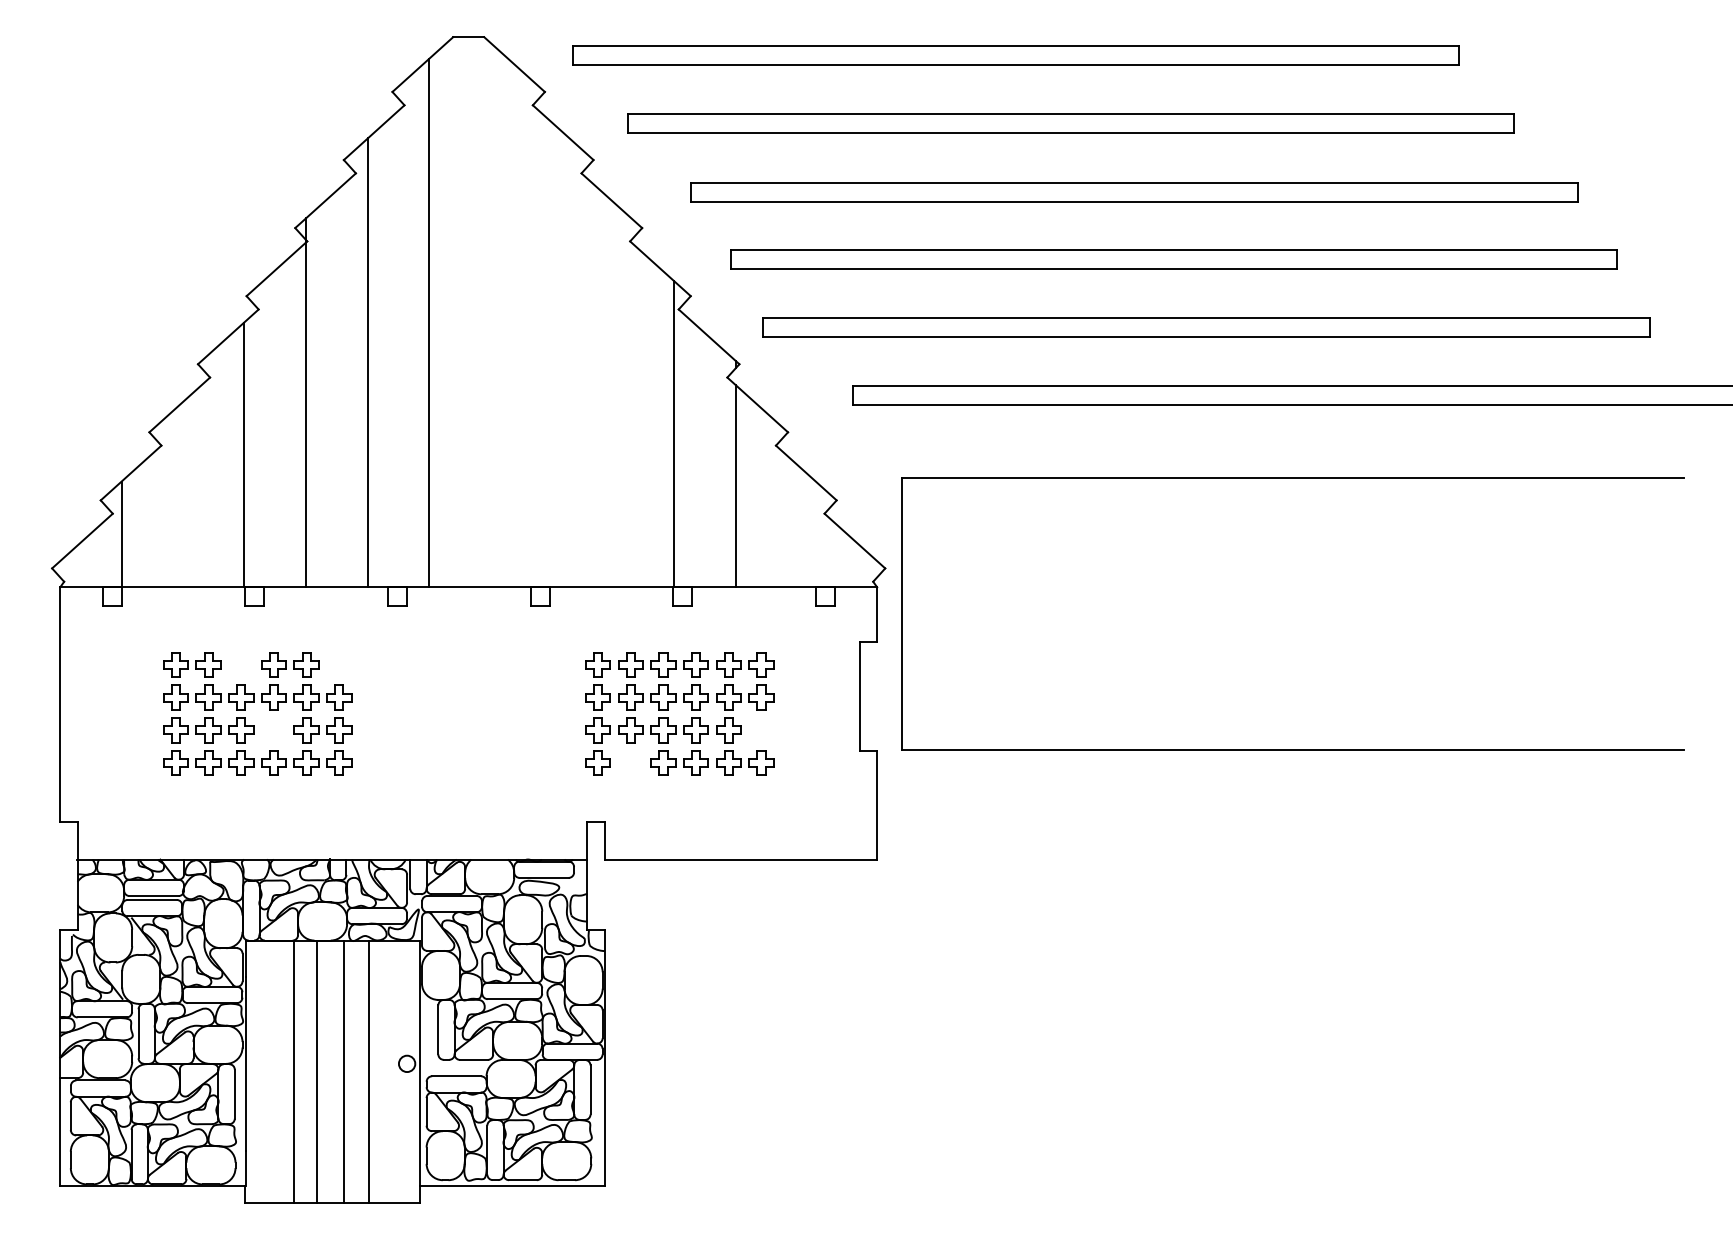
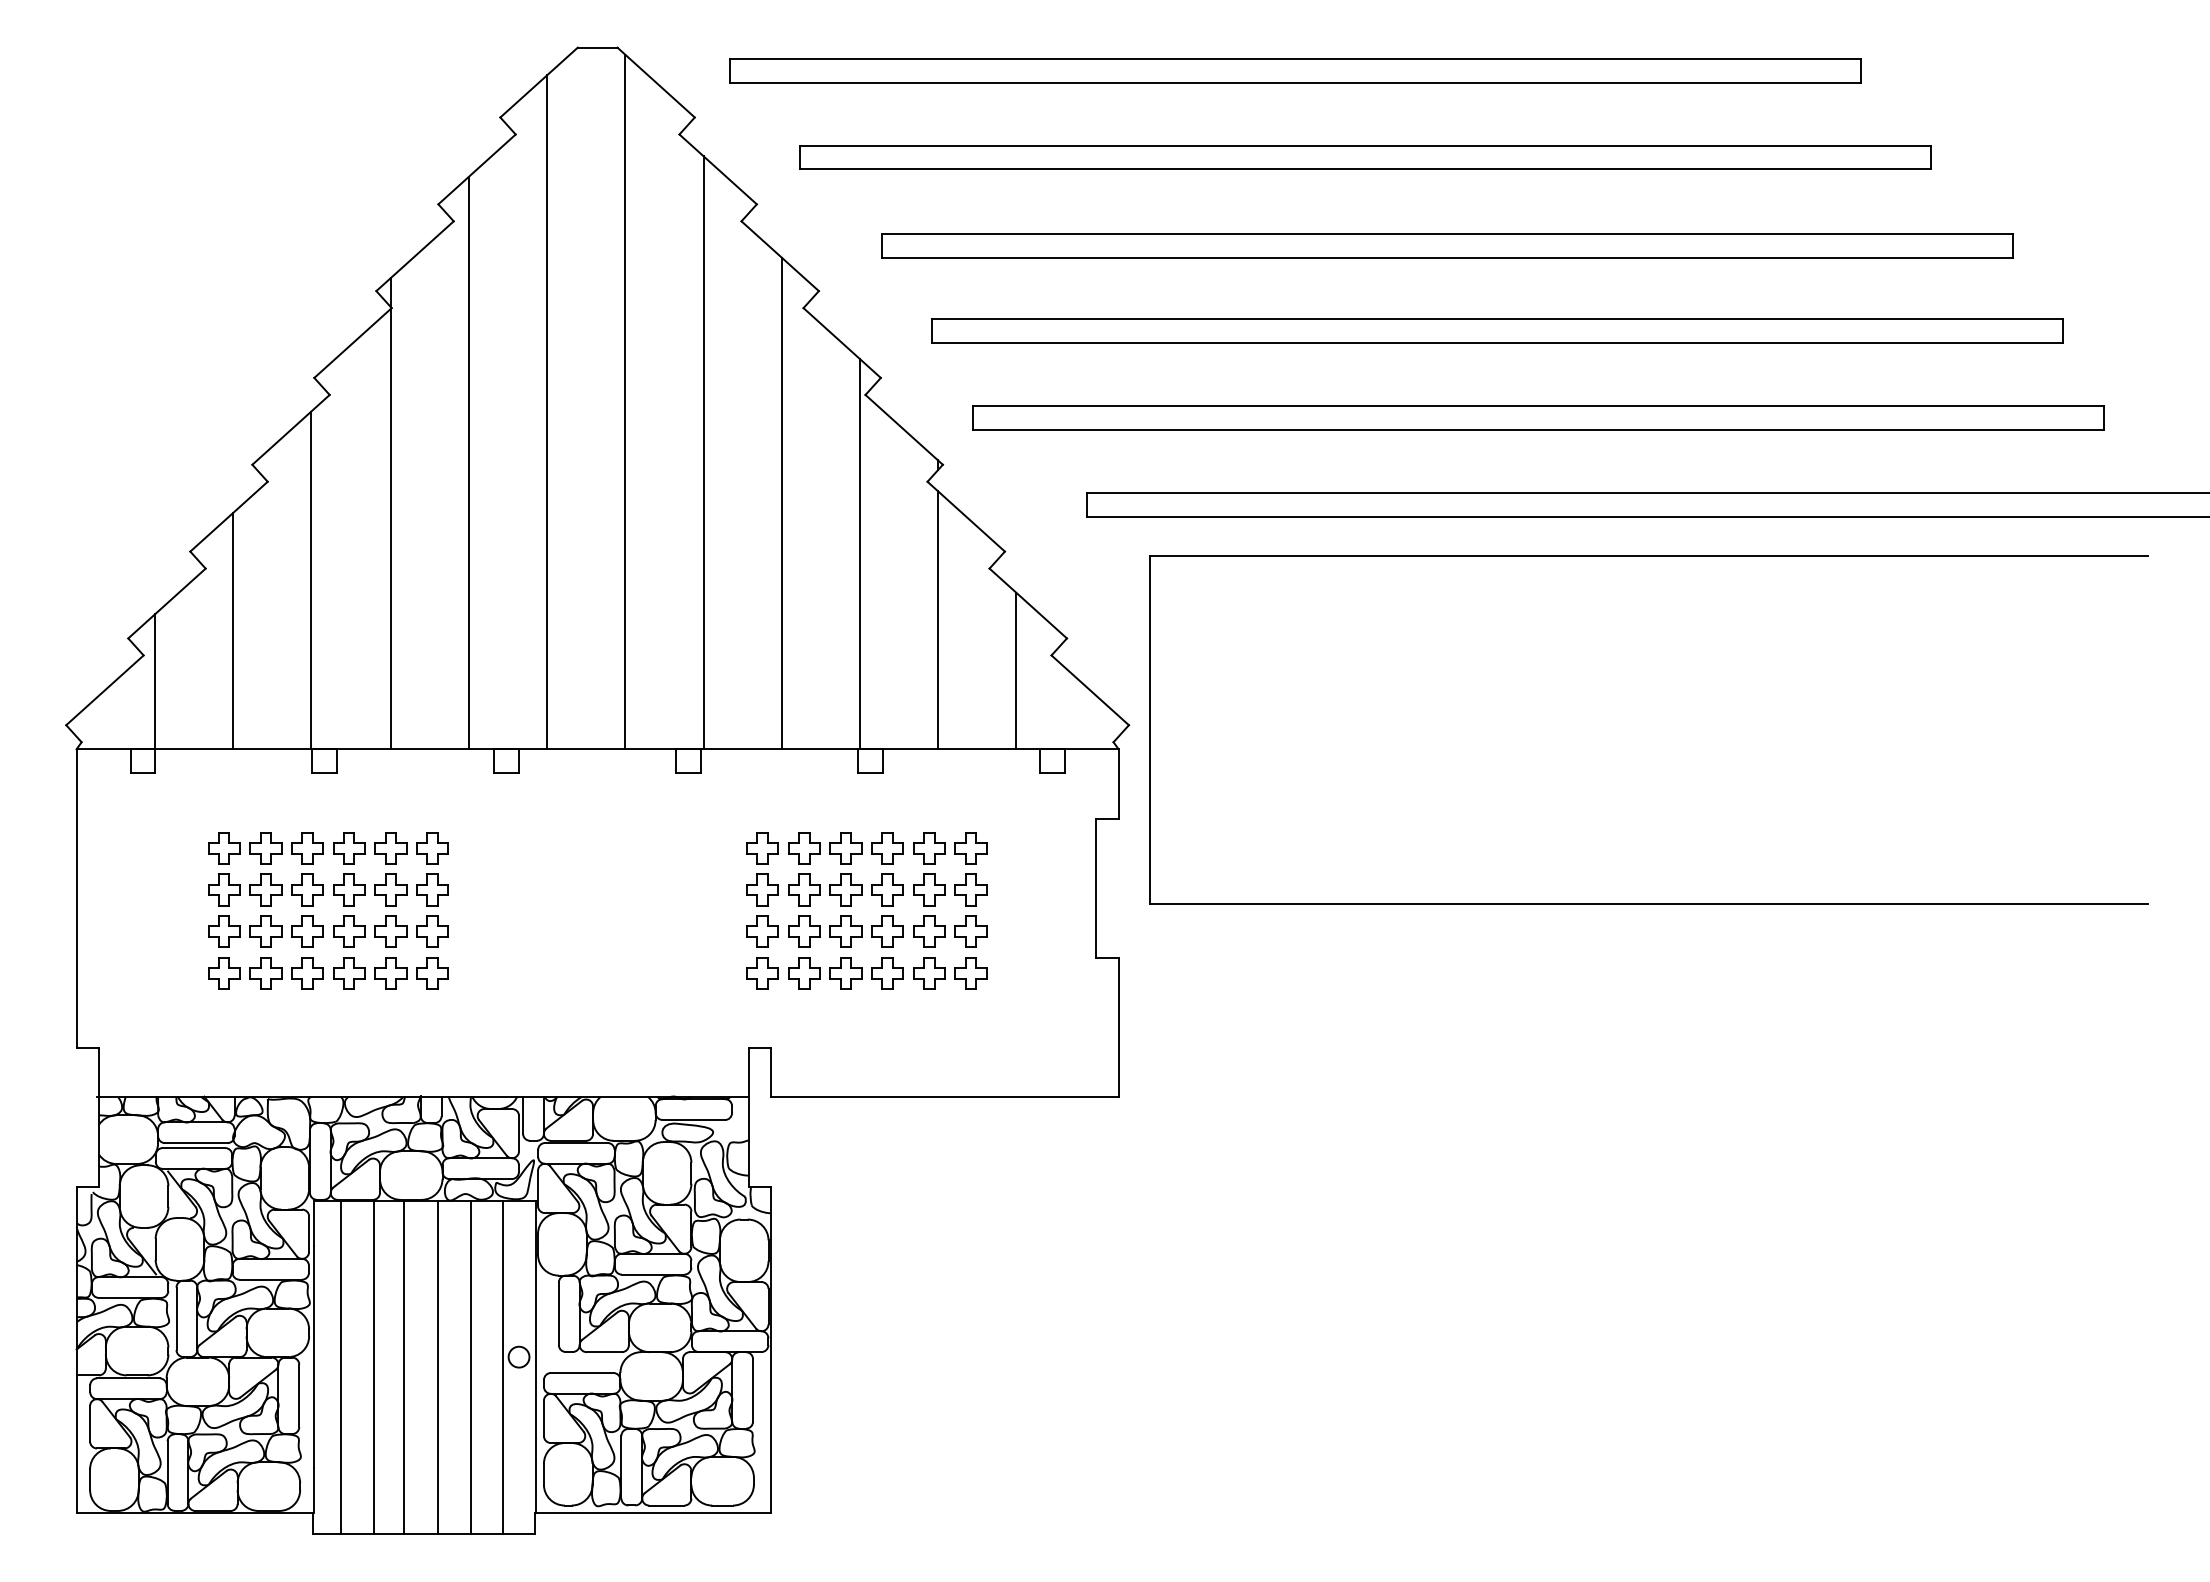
line: (490, 314) -> (625, 401), added
line: (551, 354) -> (703, 452), added
line: (612, 394) -> (781, 503), added
part: (1292, 477) -> (1648, 556), moved
line: (182, 494) -> (232, 631), added
line: (797, 525) -> (1016, 670), added
part: (241, 665) -> (307, 848), added
part: (339, 665) -> (432, 848), added
part: (274, 730) -> (349, 931), added
part: (761, 730) -> (970, 931), added
part: (630, 763) -> (804, 973), added
line: (267, 1071) -> (341, 1367), added
line: (394, 1071) -> (502, 1367), added

